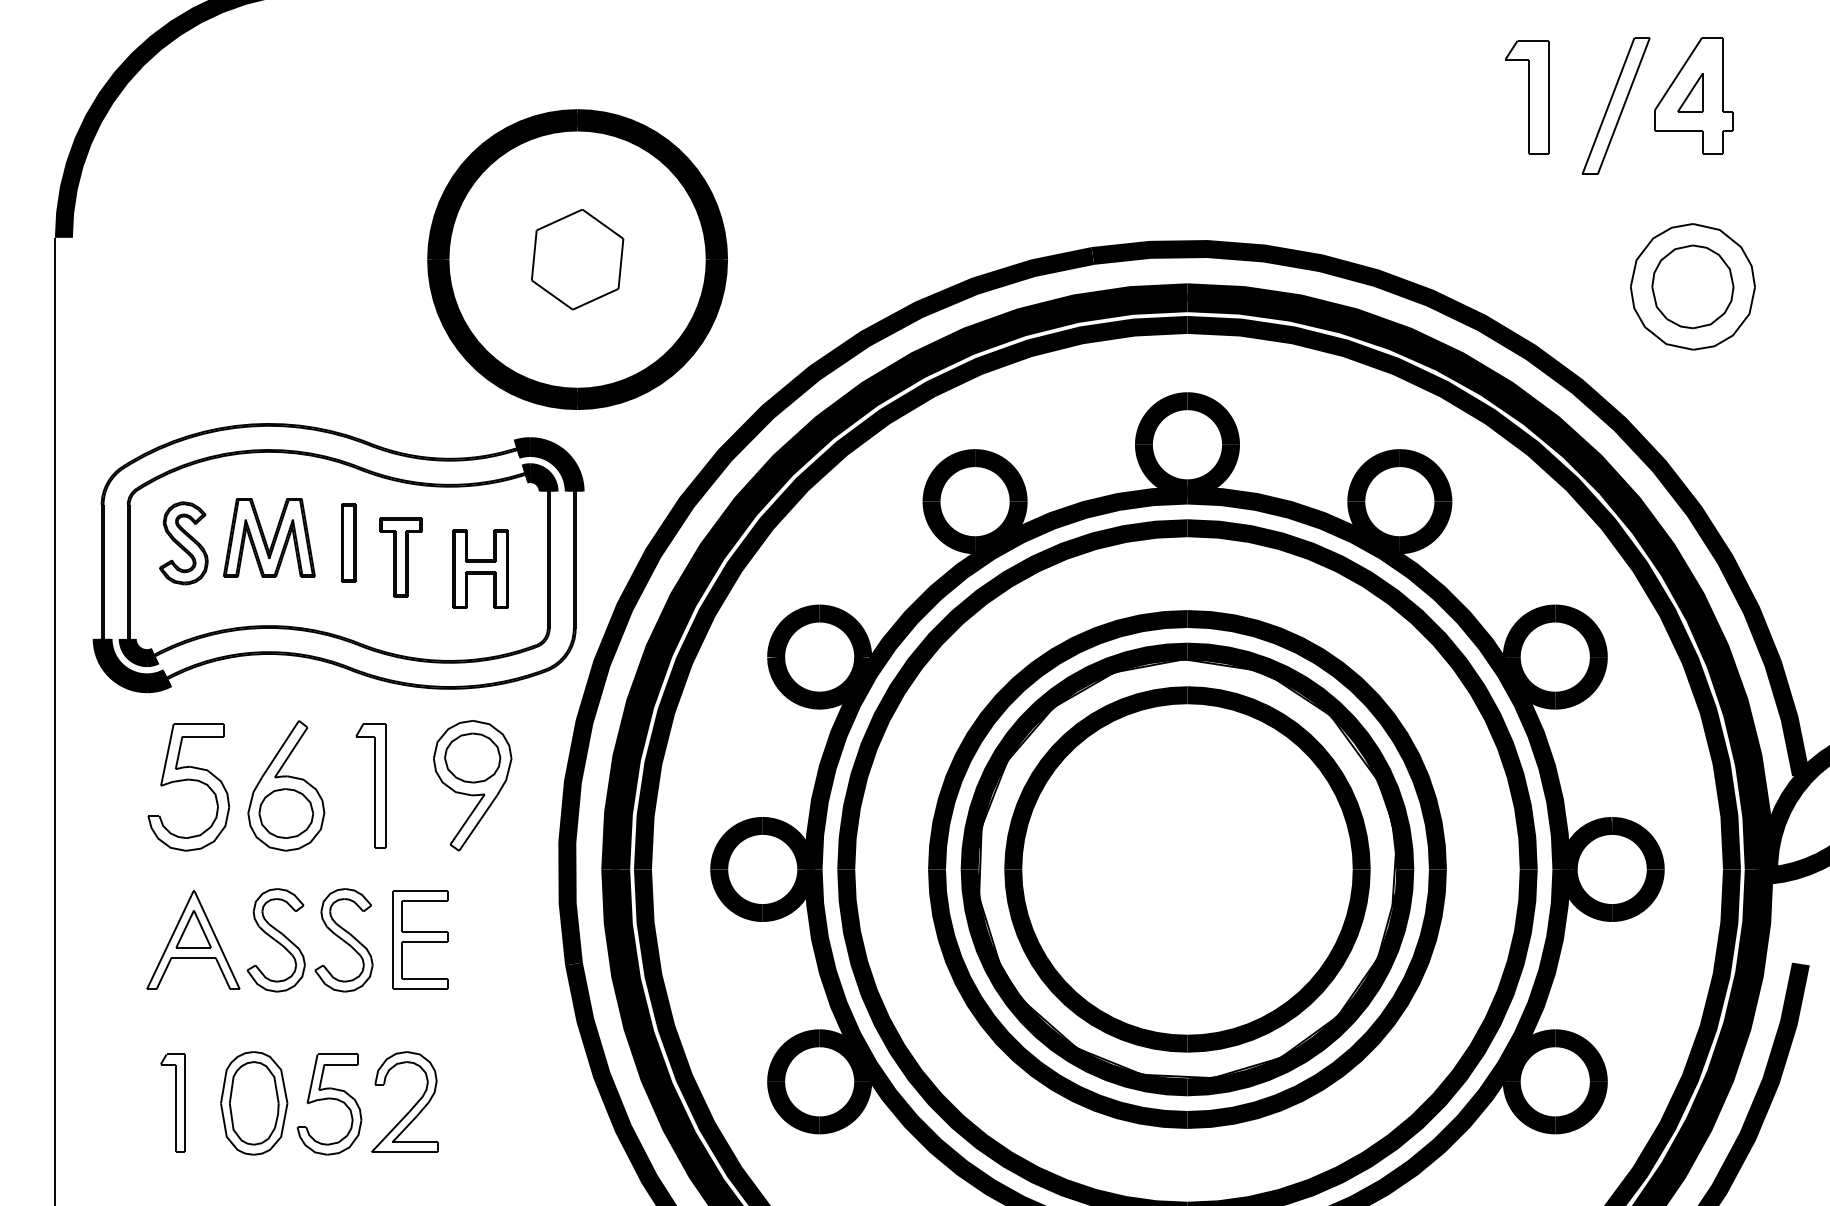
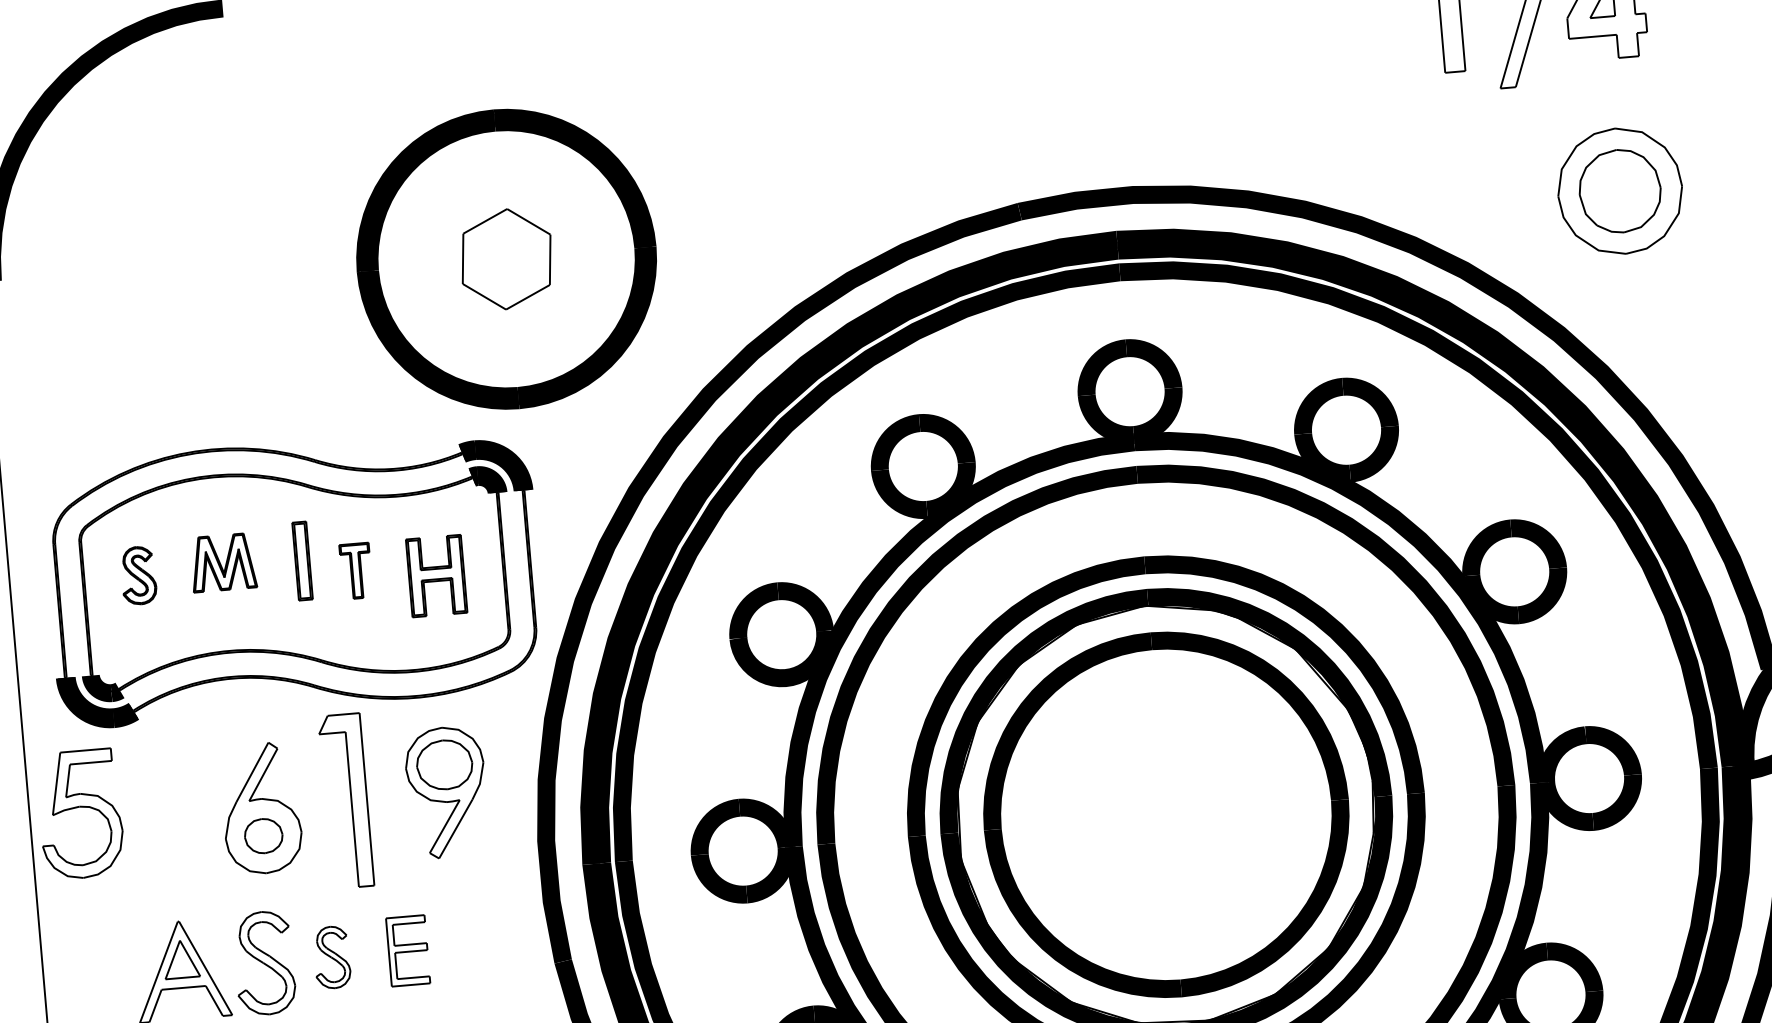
part: (269, 537) -> (223, 562), size x0.7
part: (183, 543) -> (138, 575), size x0.7
part: (400, 557) -> (355, 571), size x0.7
part: (188, 780) -> (79, 807), moved
part: (370, 785) -> (345, 800), size x1.4
part: (286, 813) -> (263, 836), size x0.7
part: (420, 939) -> (408, 950), size x0.7
part: (343, 940) -> (331, 957), size x0.6

